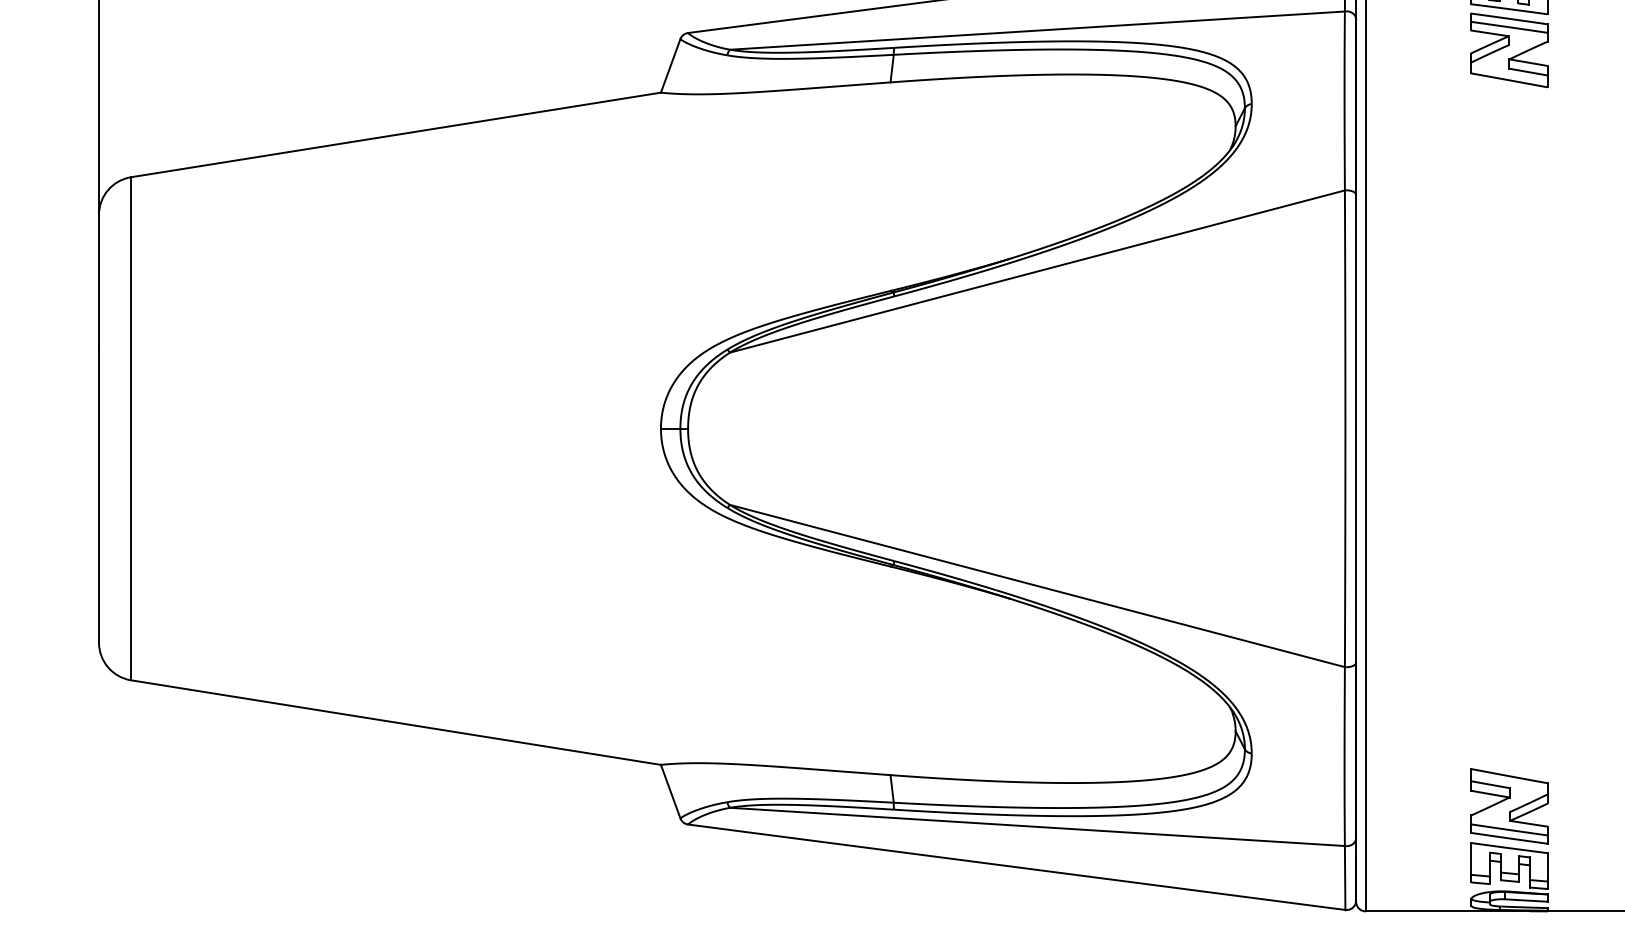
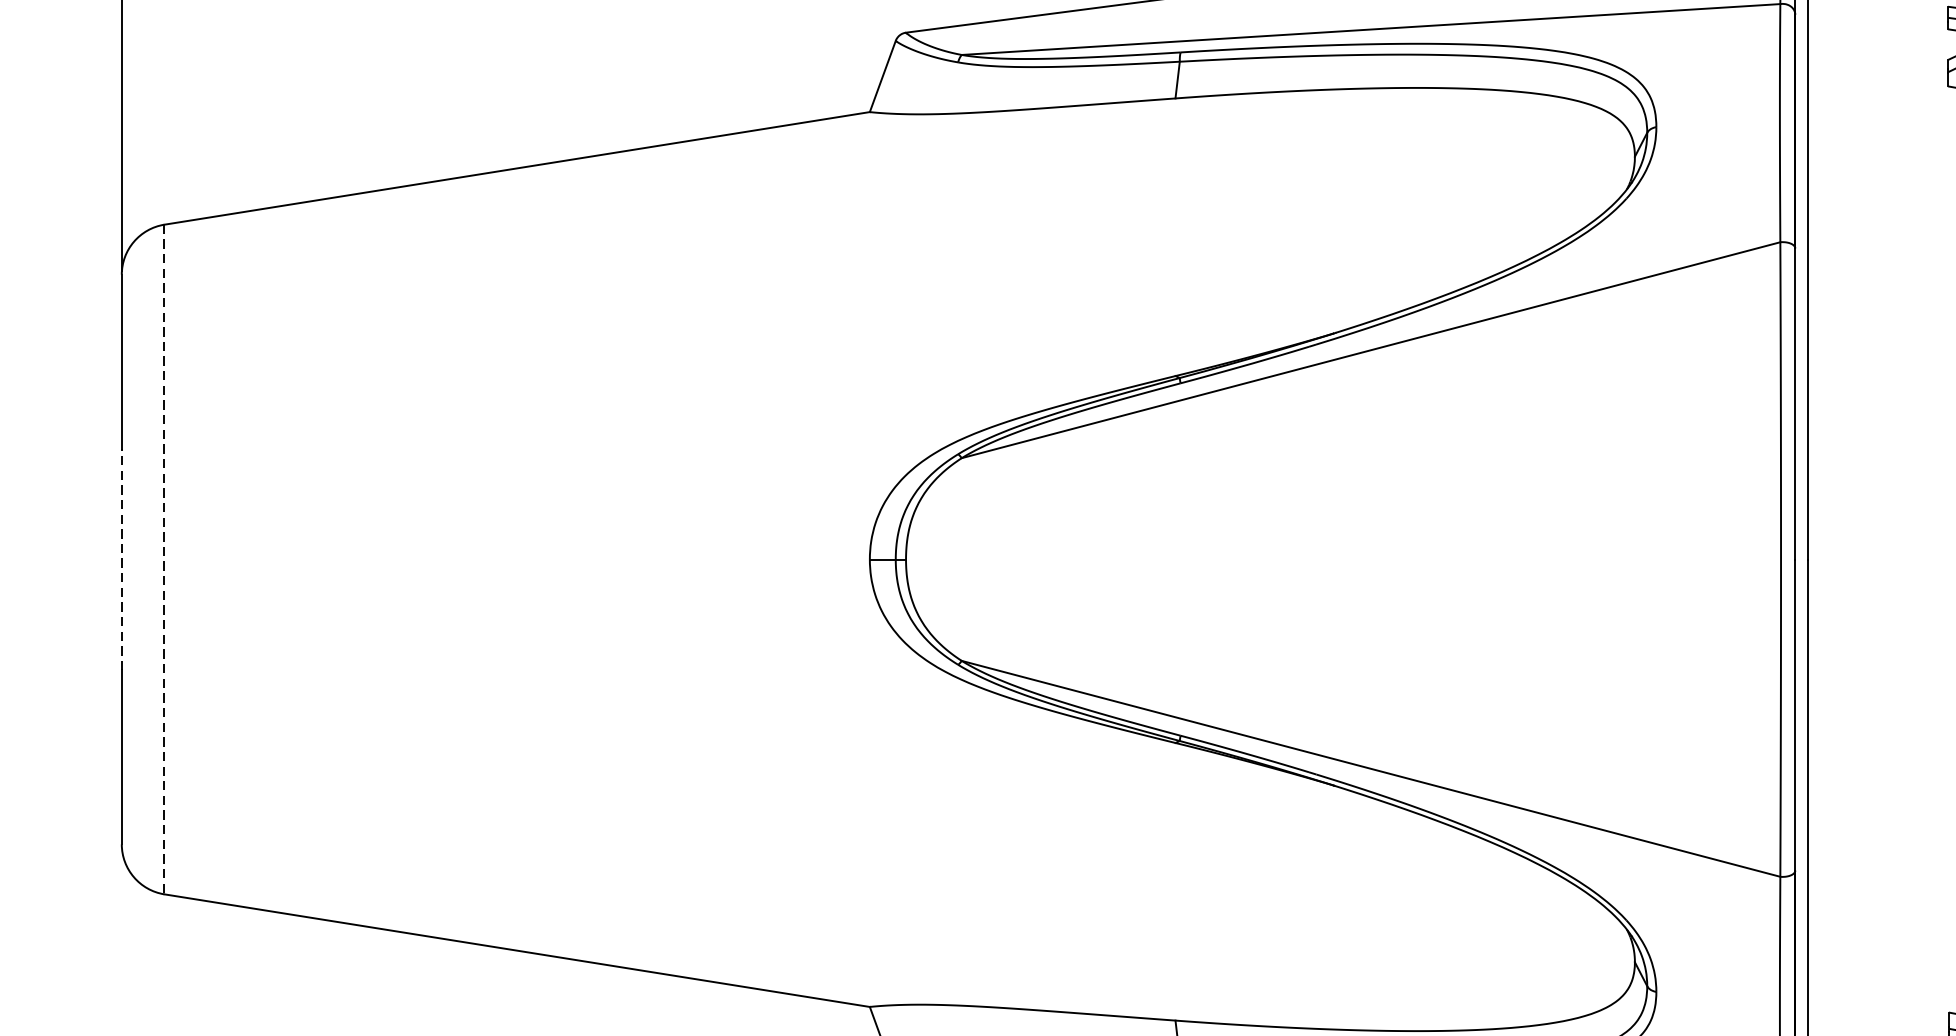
line: (99, 428) -> (122, 559), solid -> dashed
line: (131, 428) -> (165, 559), solid -> dashed

